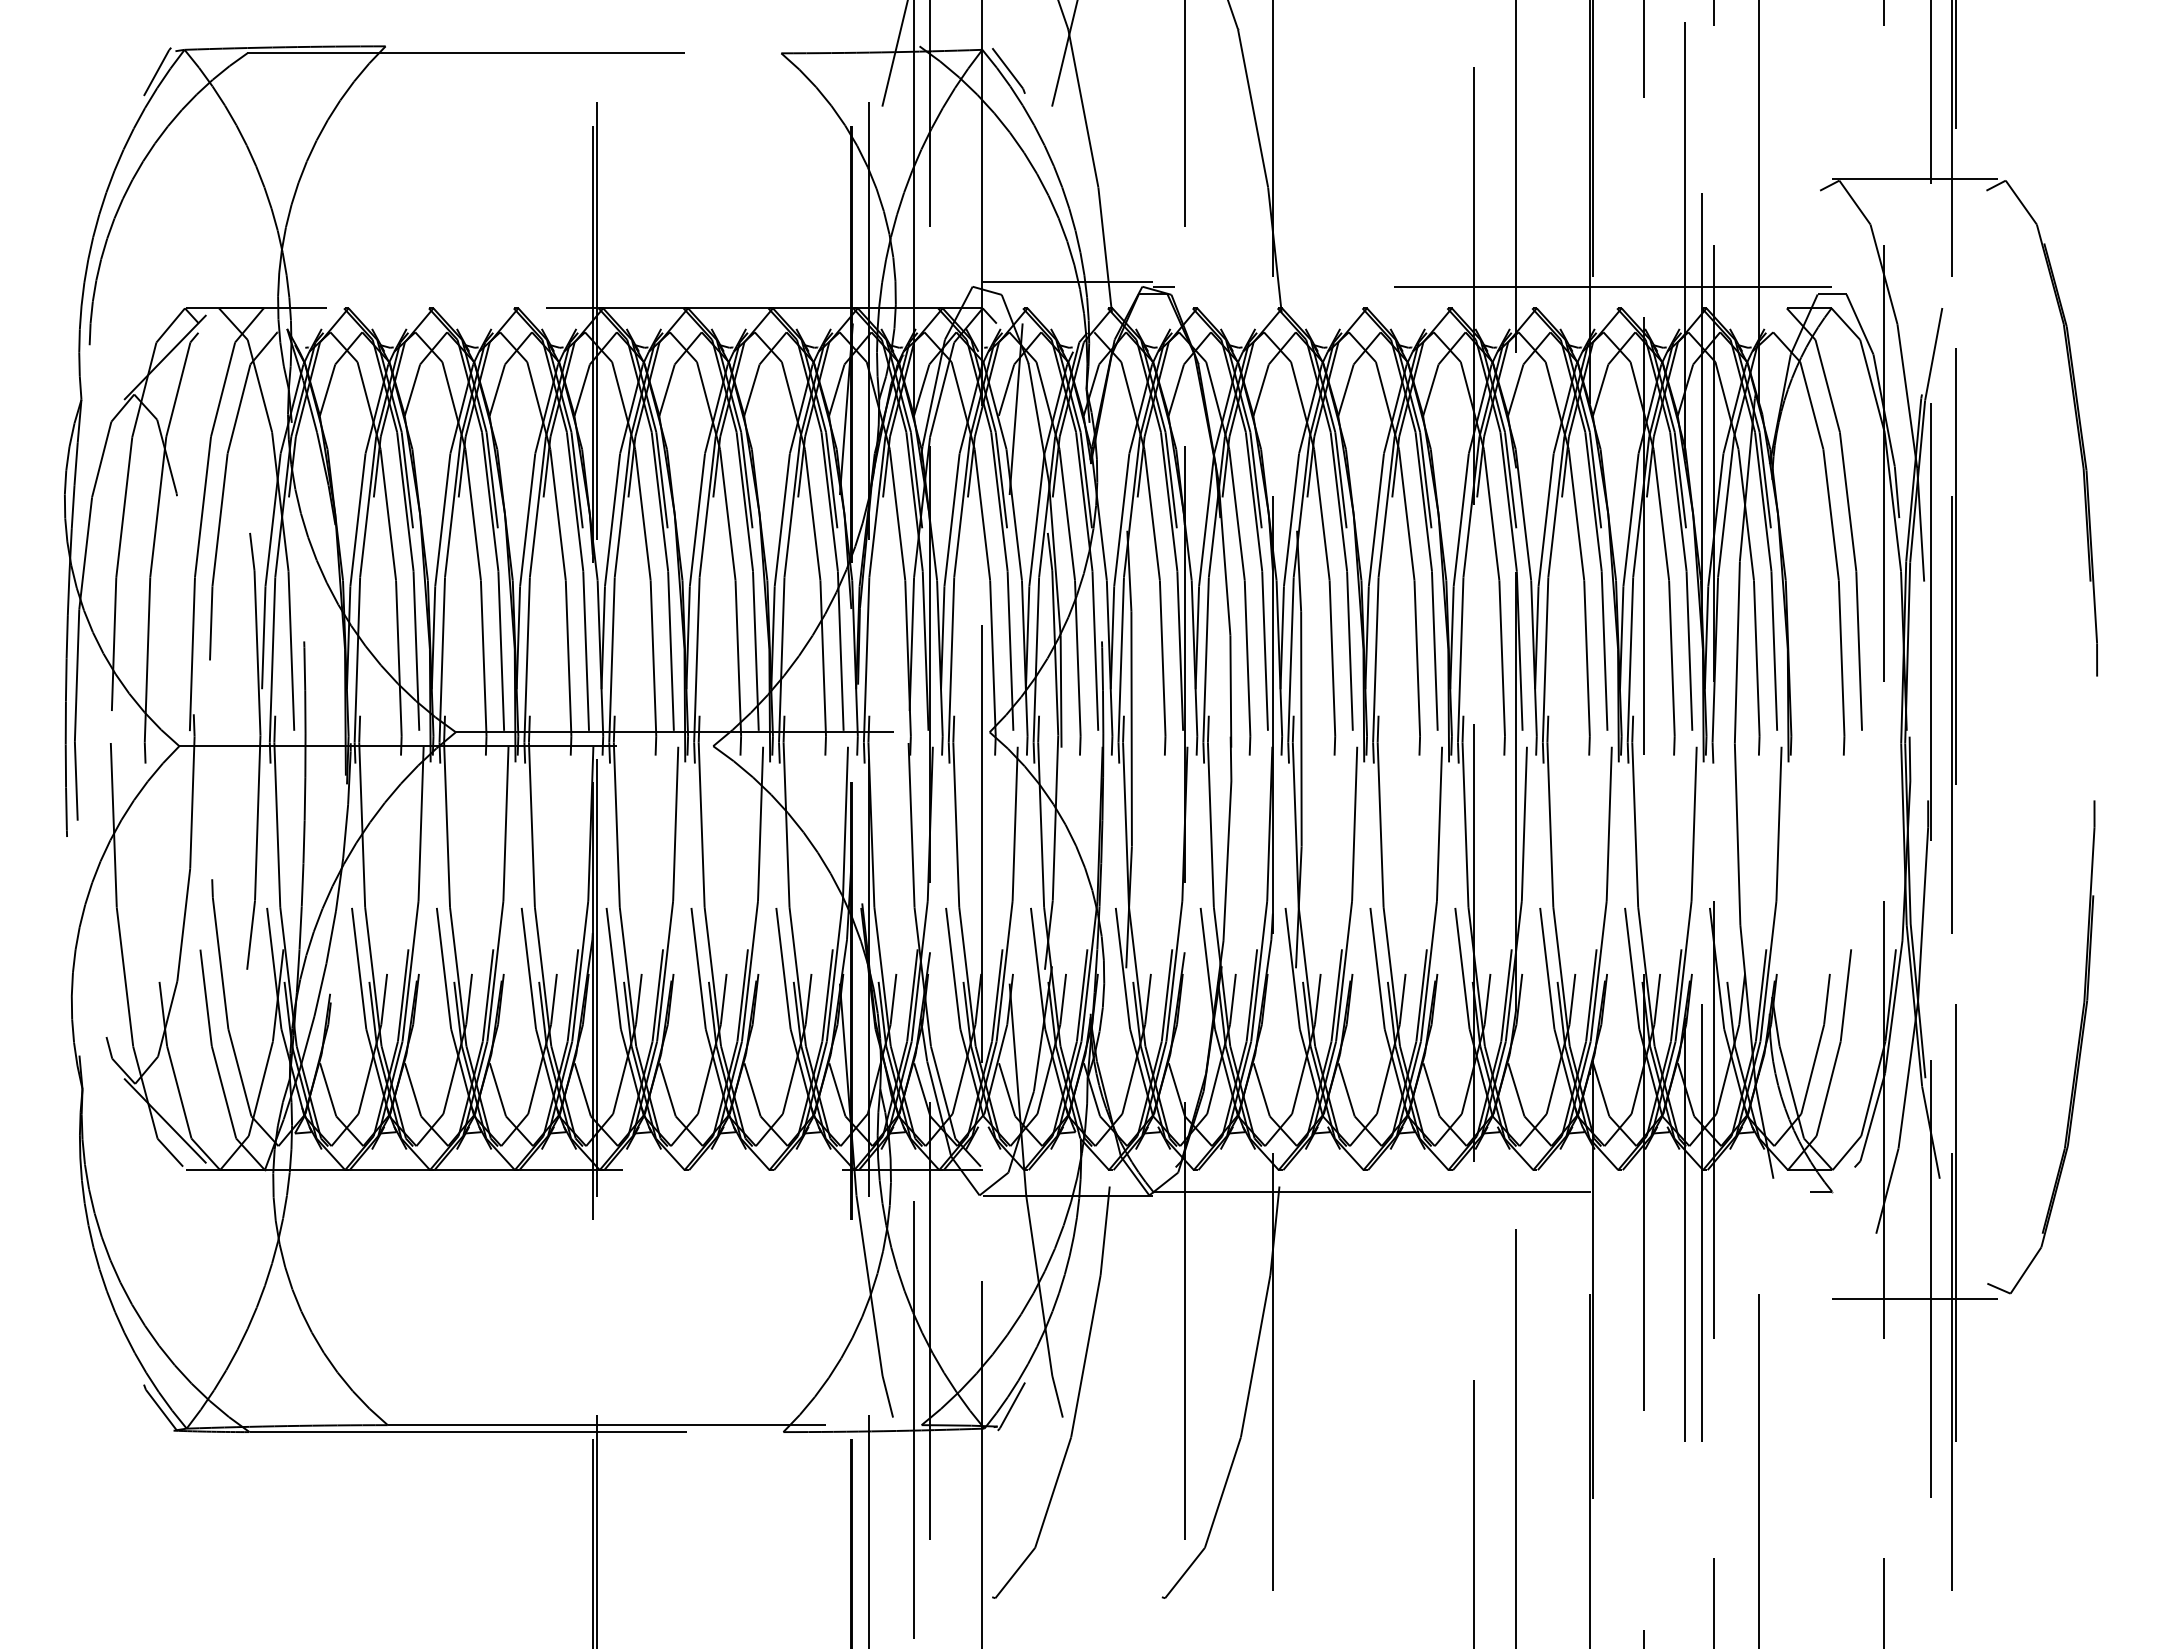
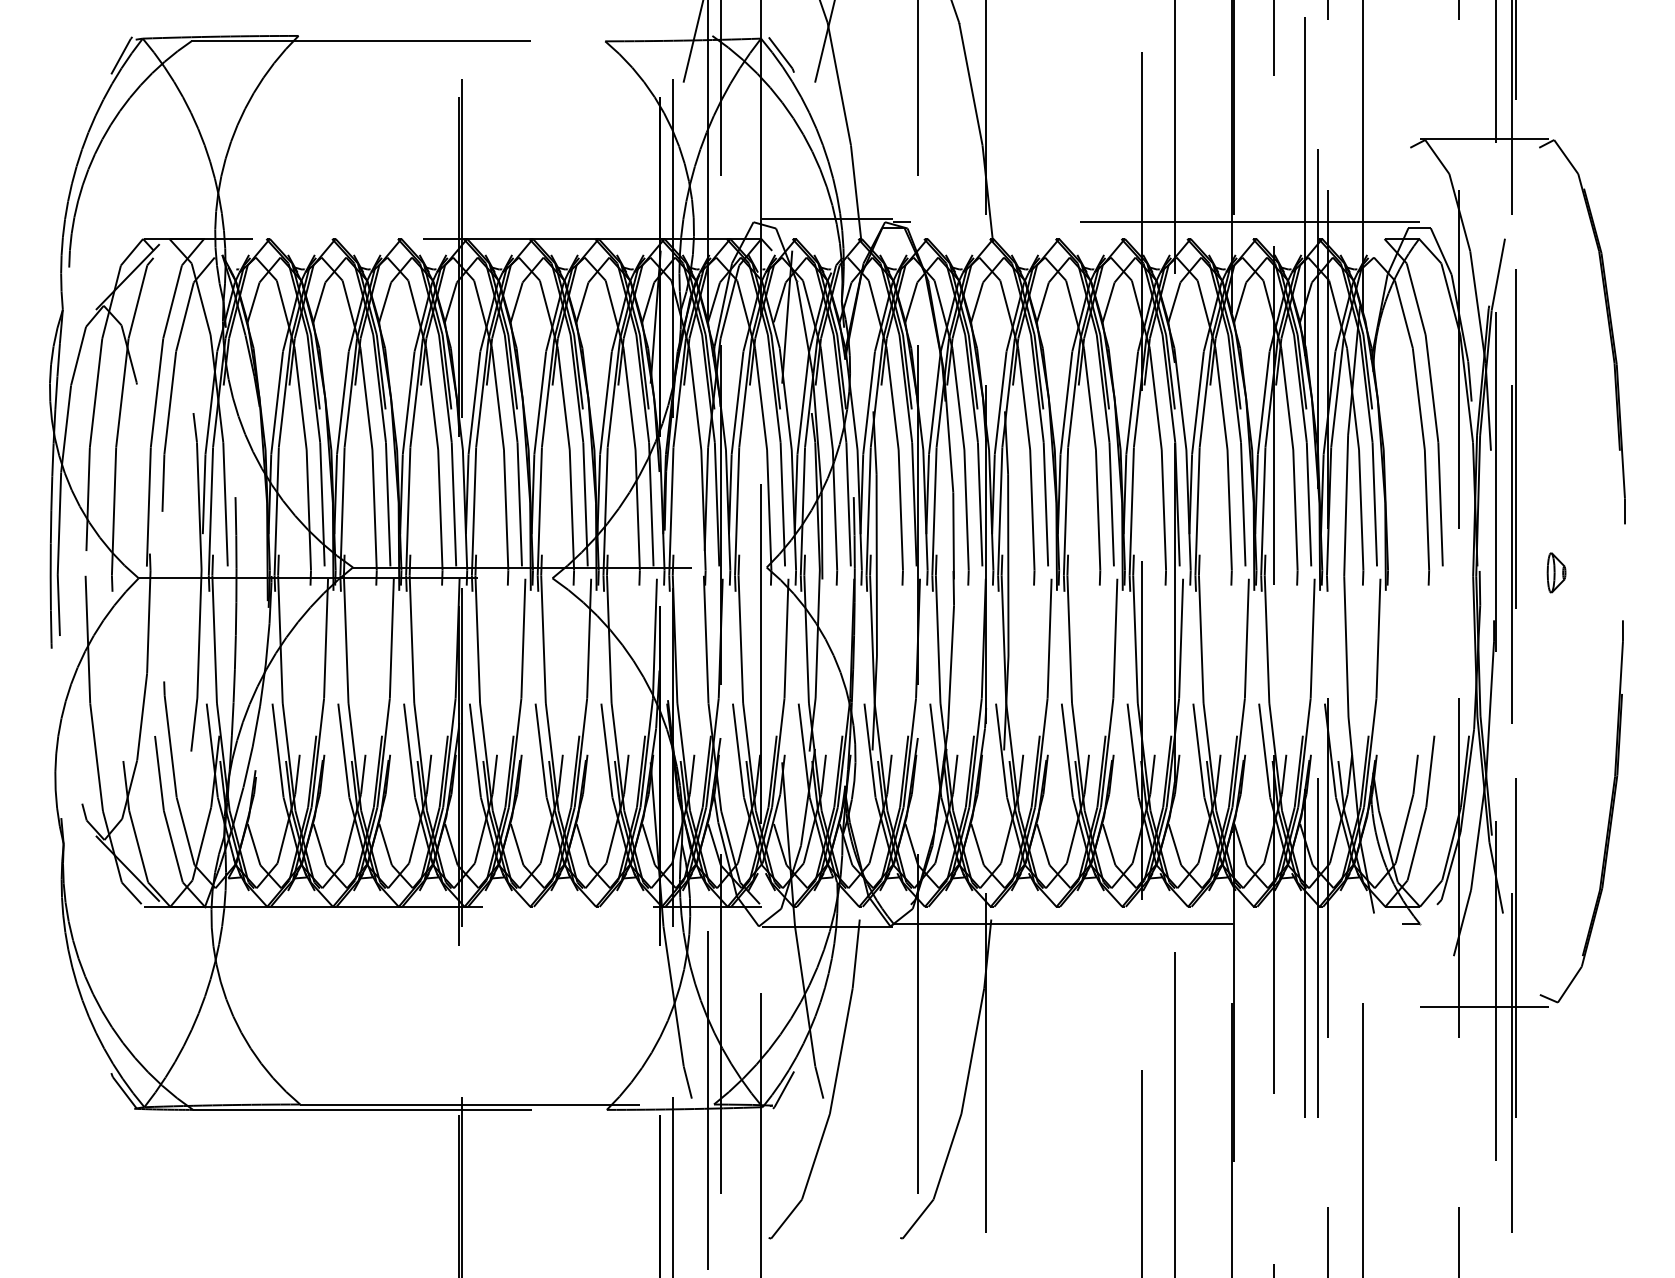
part: (2008, 739) -> (1556, 573), added

